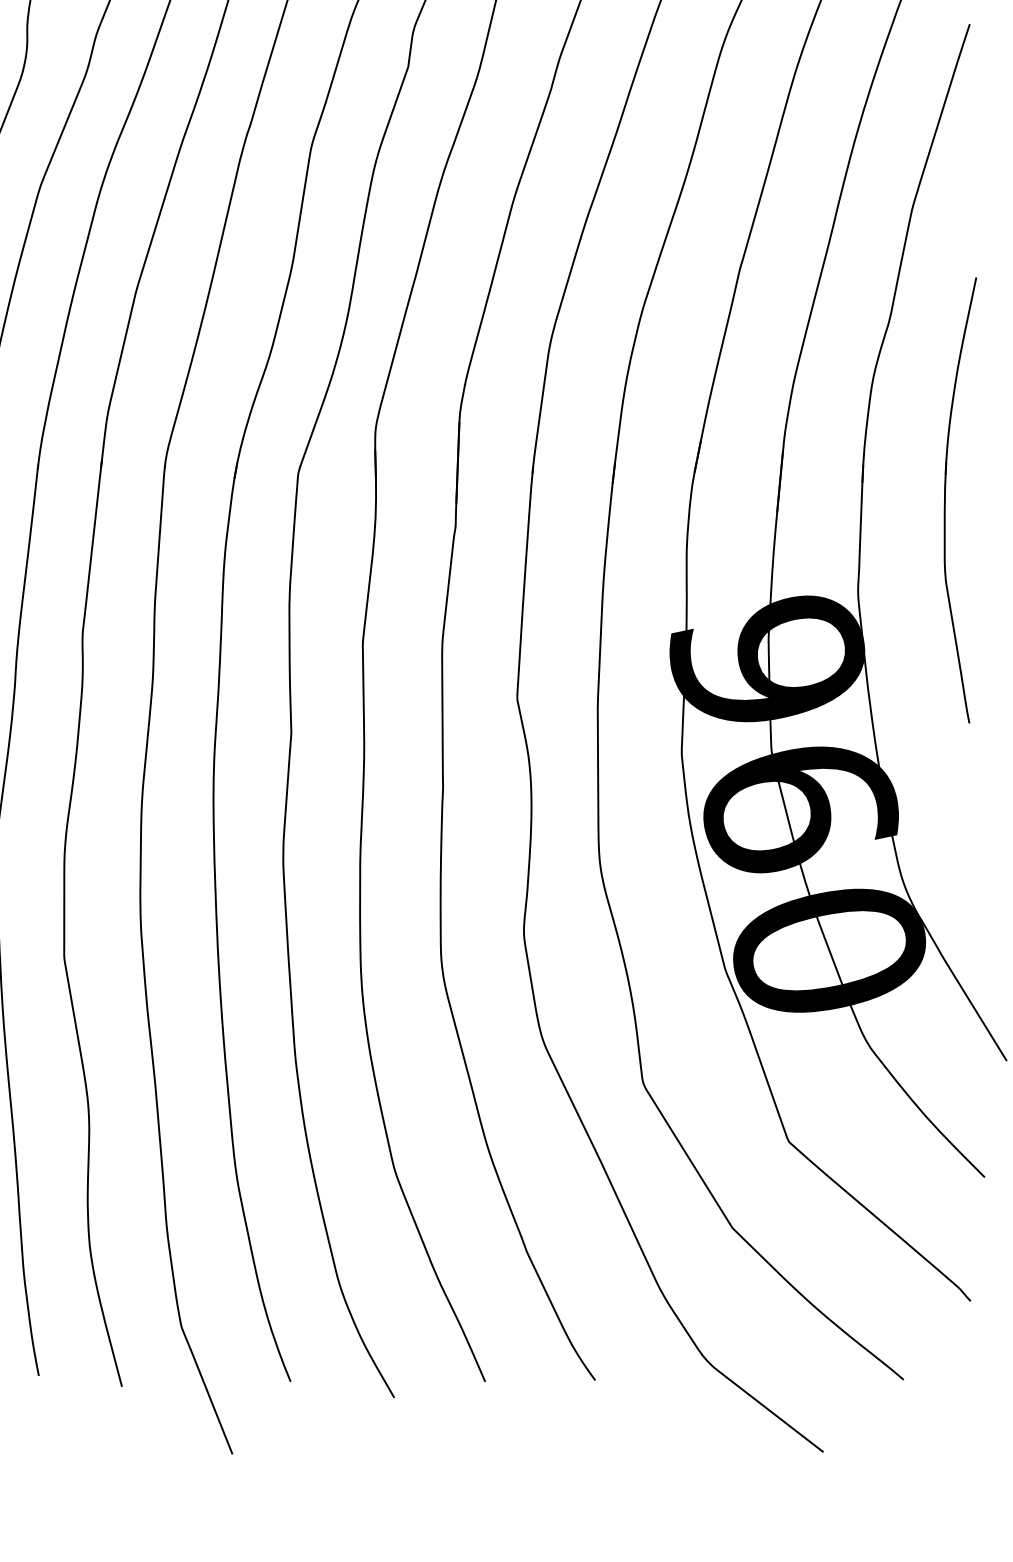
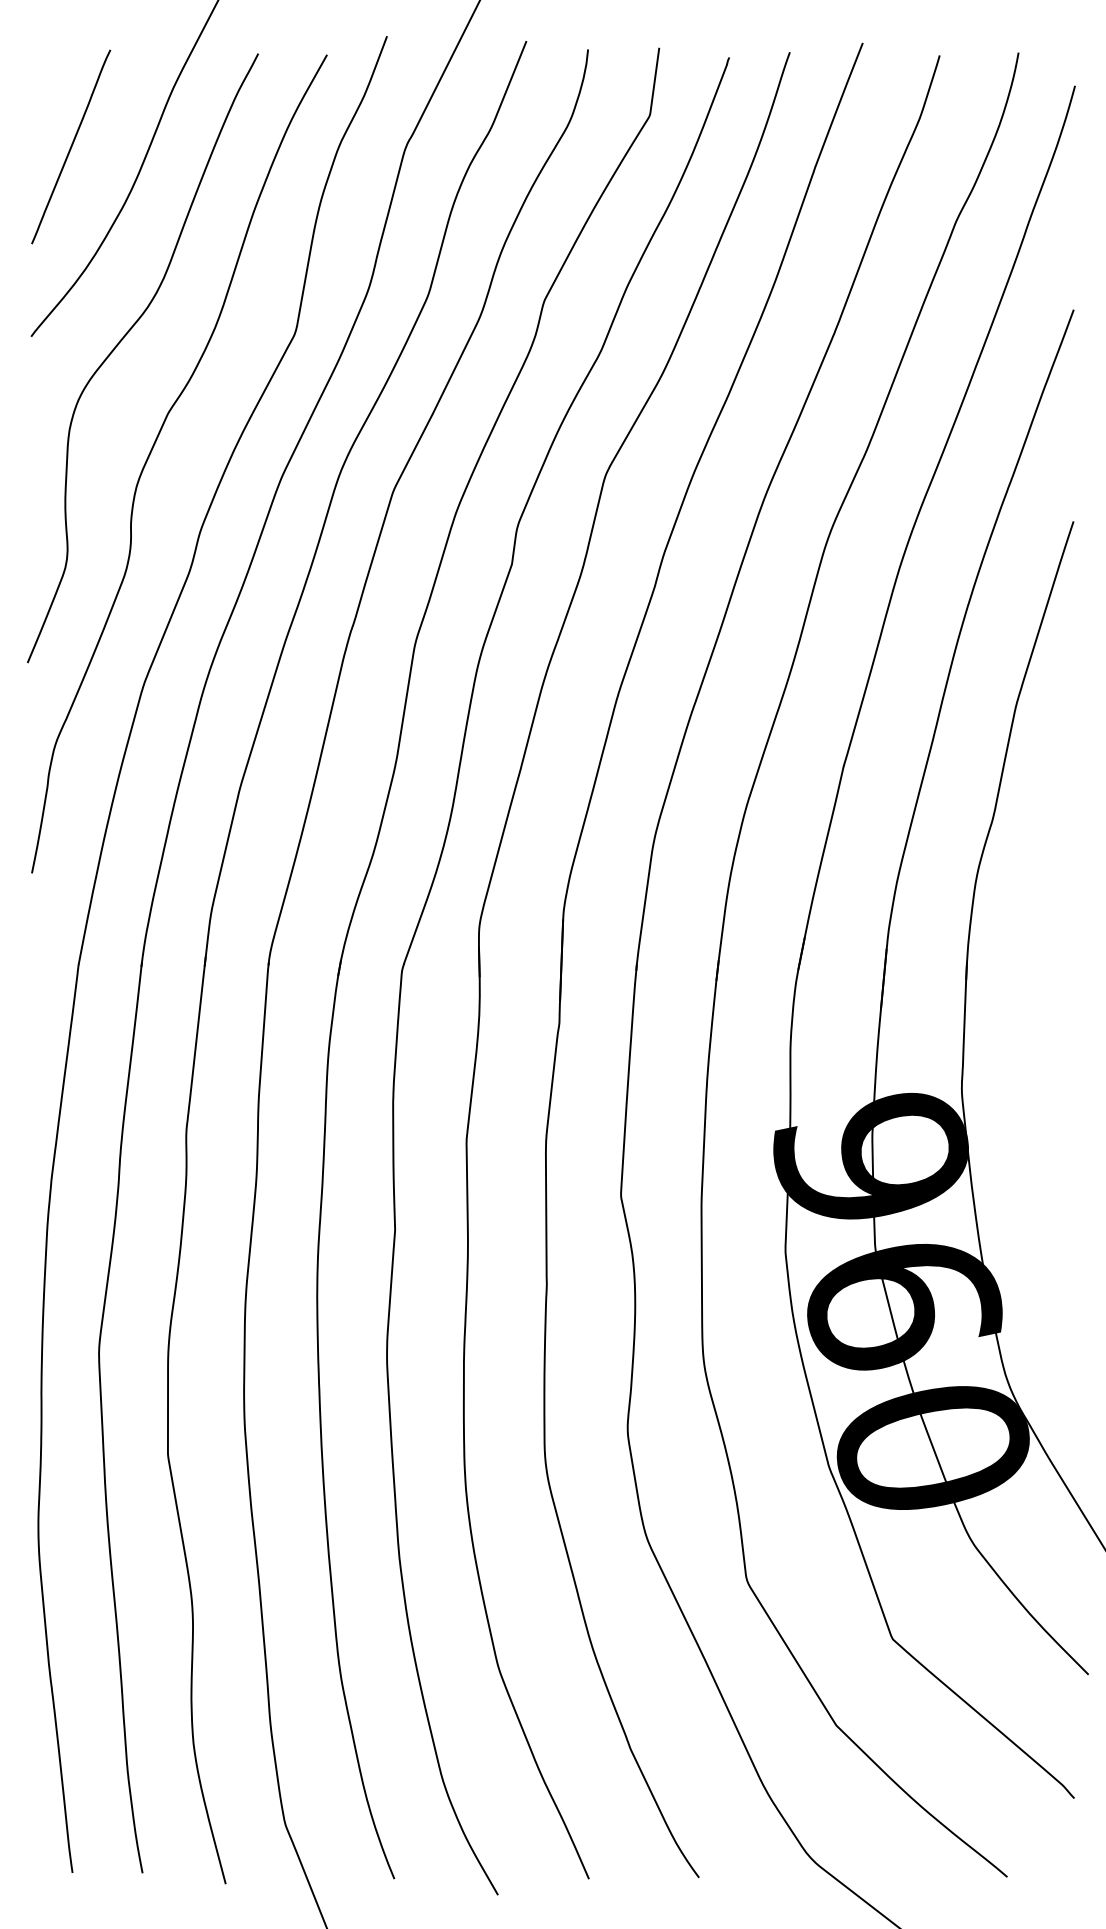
part: (945, 500) -> (1049, 997), removed

